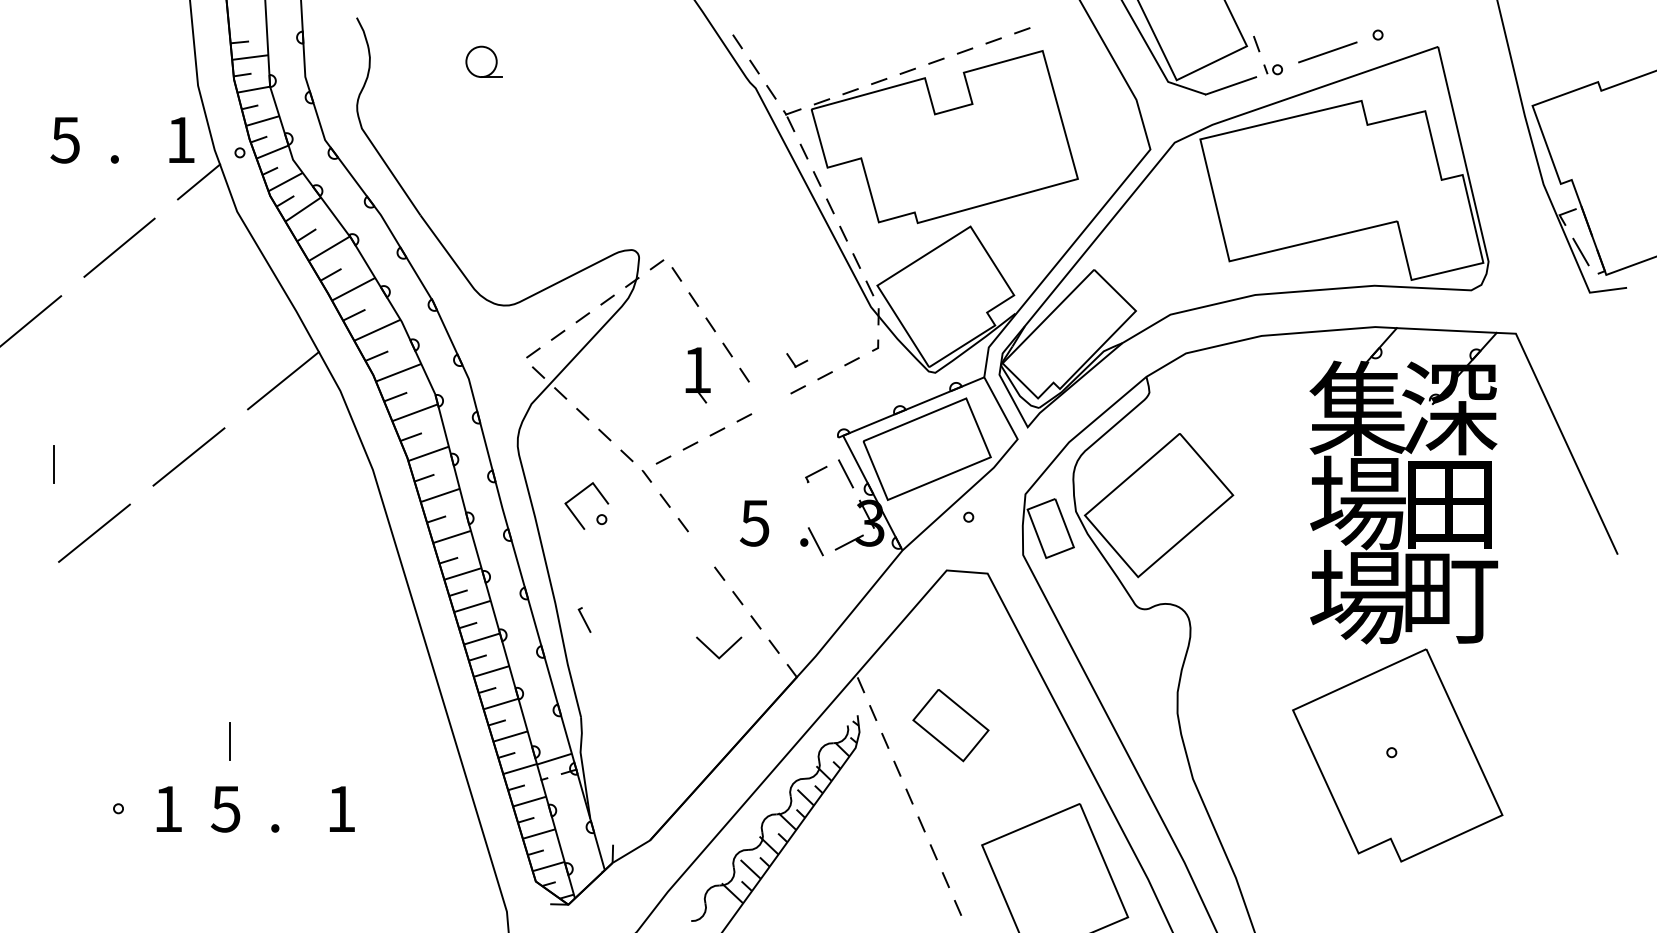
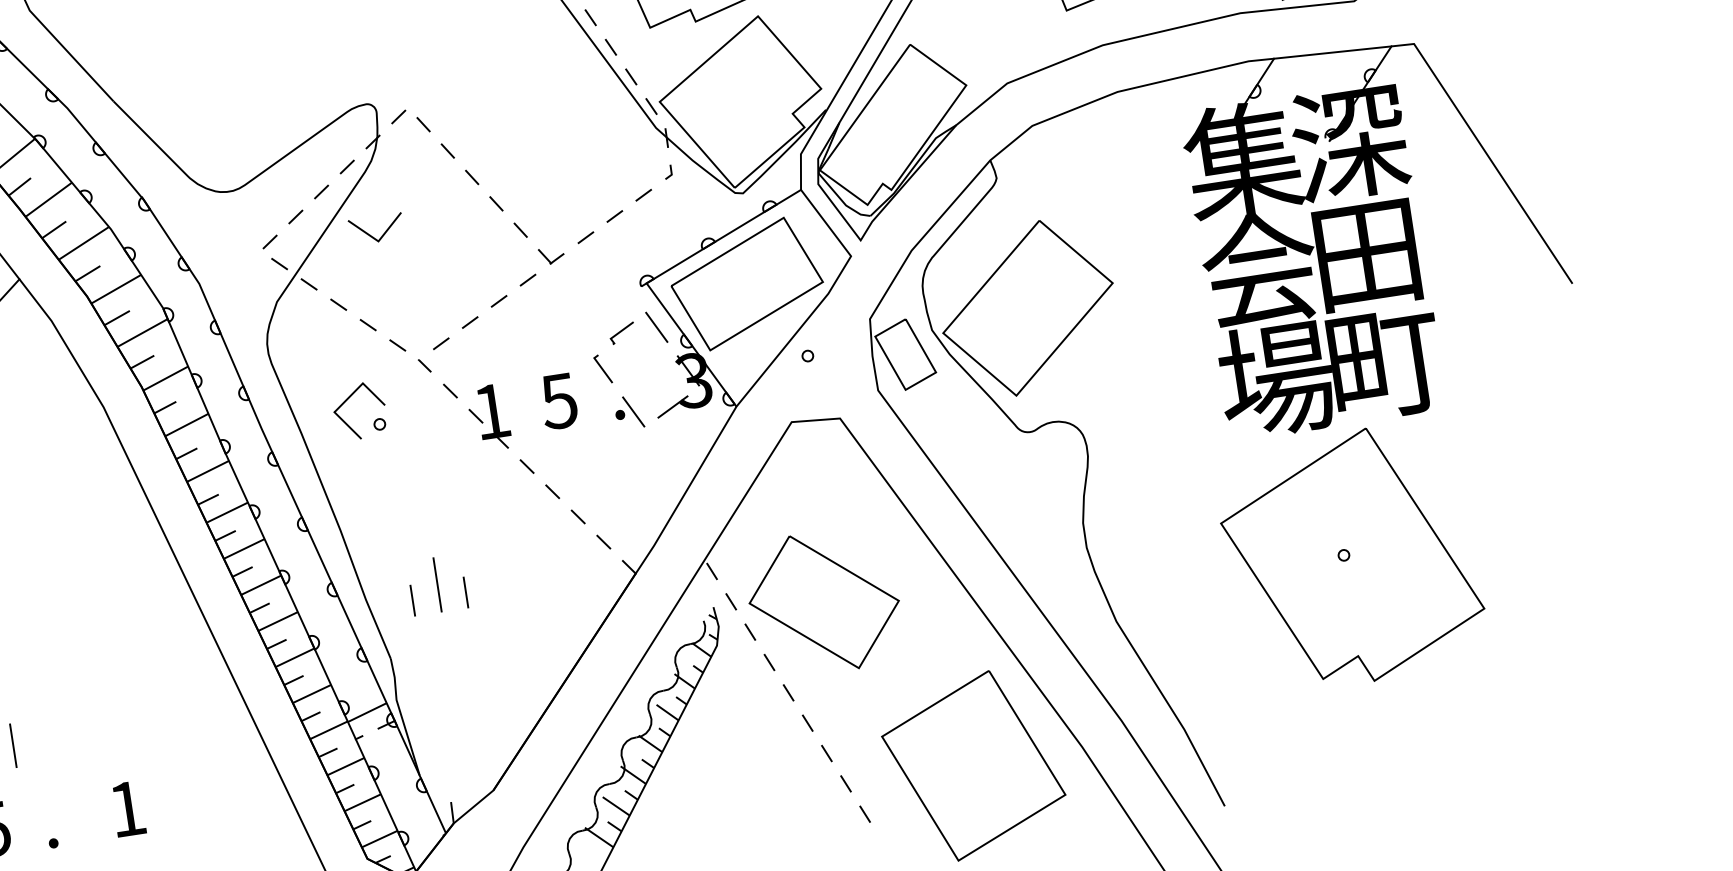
part: (797, 360) -> (551, 255), moved
part: (697, 375) -> (493, 417), moved
text: (1358, 502) -> (1260, 269), 場 -> 会
line: (584, 619) -> (602, 368), moved
line: (723, 652) -> (382, 233), moved
line: (629, 661) -> (437, 585), added
line: (606, 671) -> (412, 600), added
line: (652, 671) -> (466, 592), added
part: (950, 725) -> (823, 602), size x1.67
line: (254, 741) -> (13, 745), added

